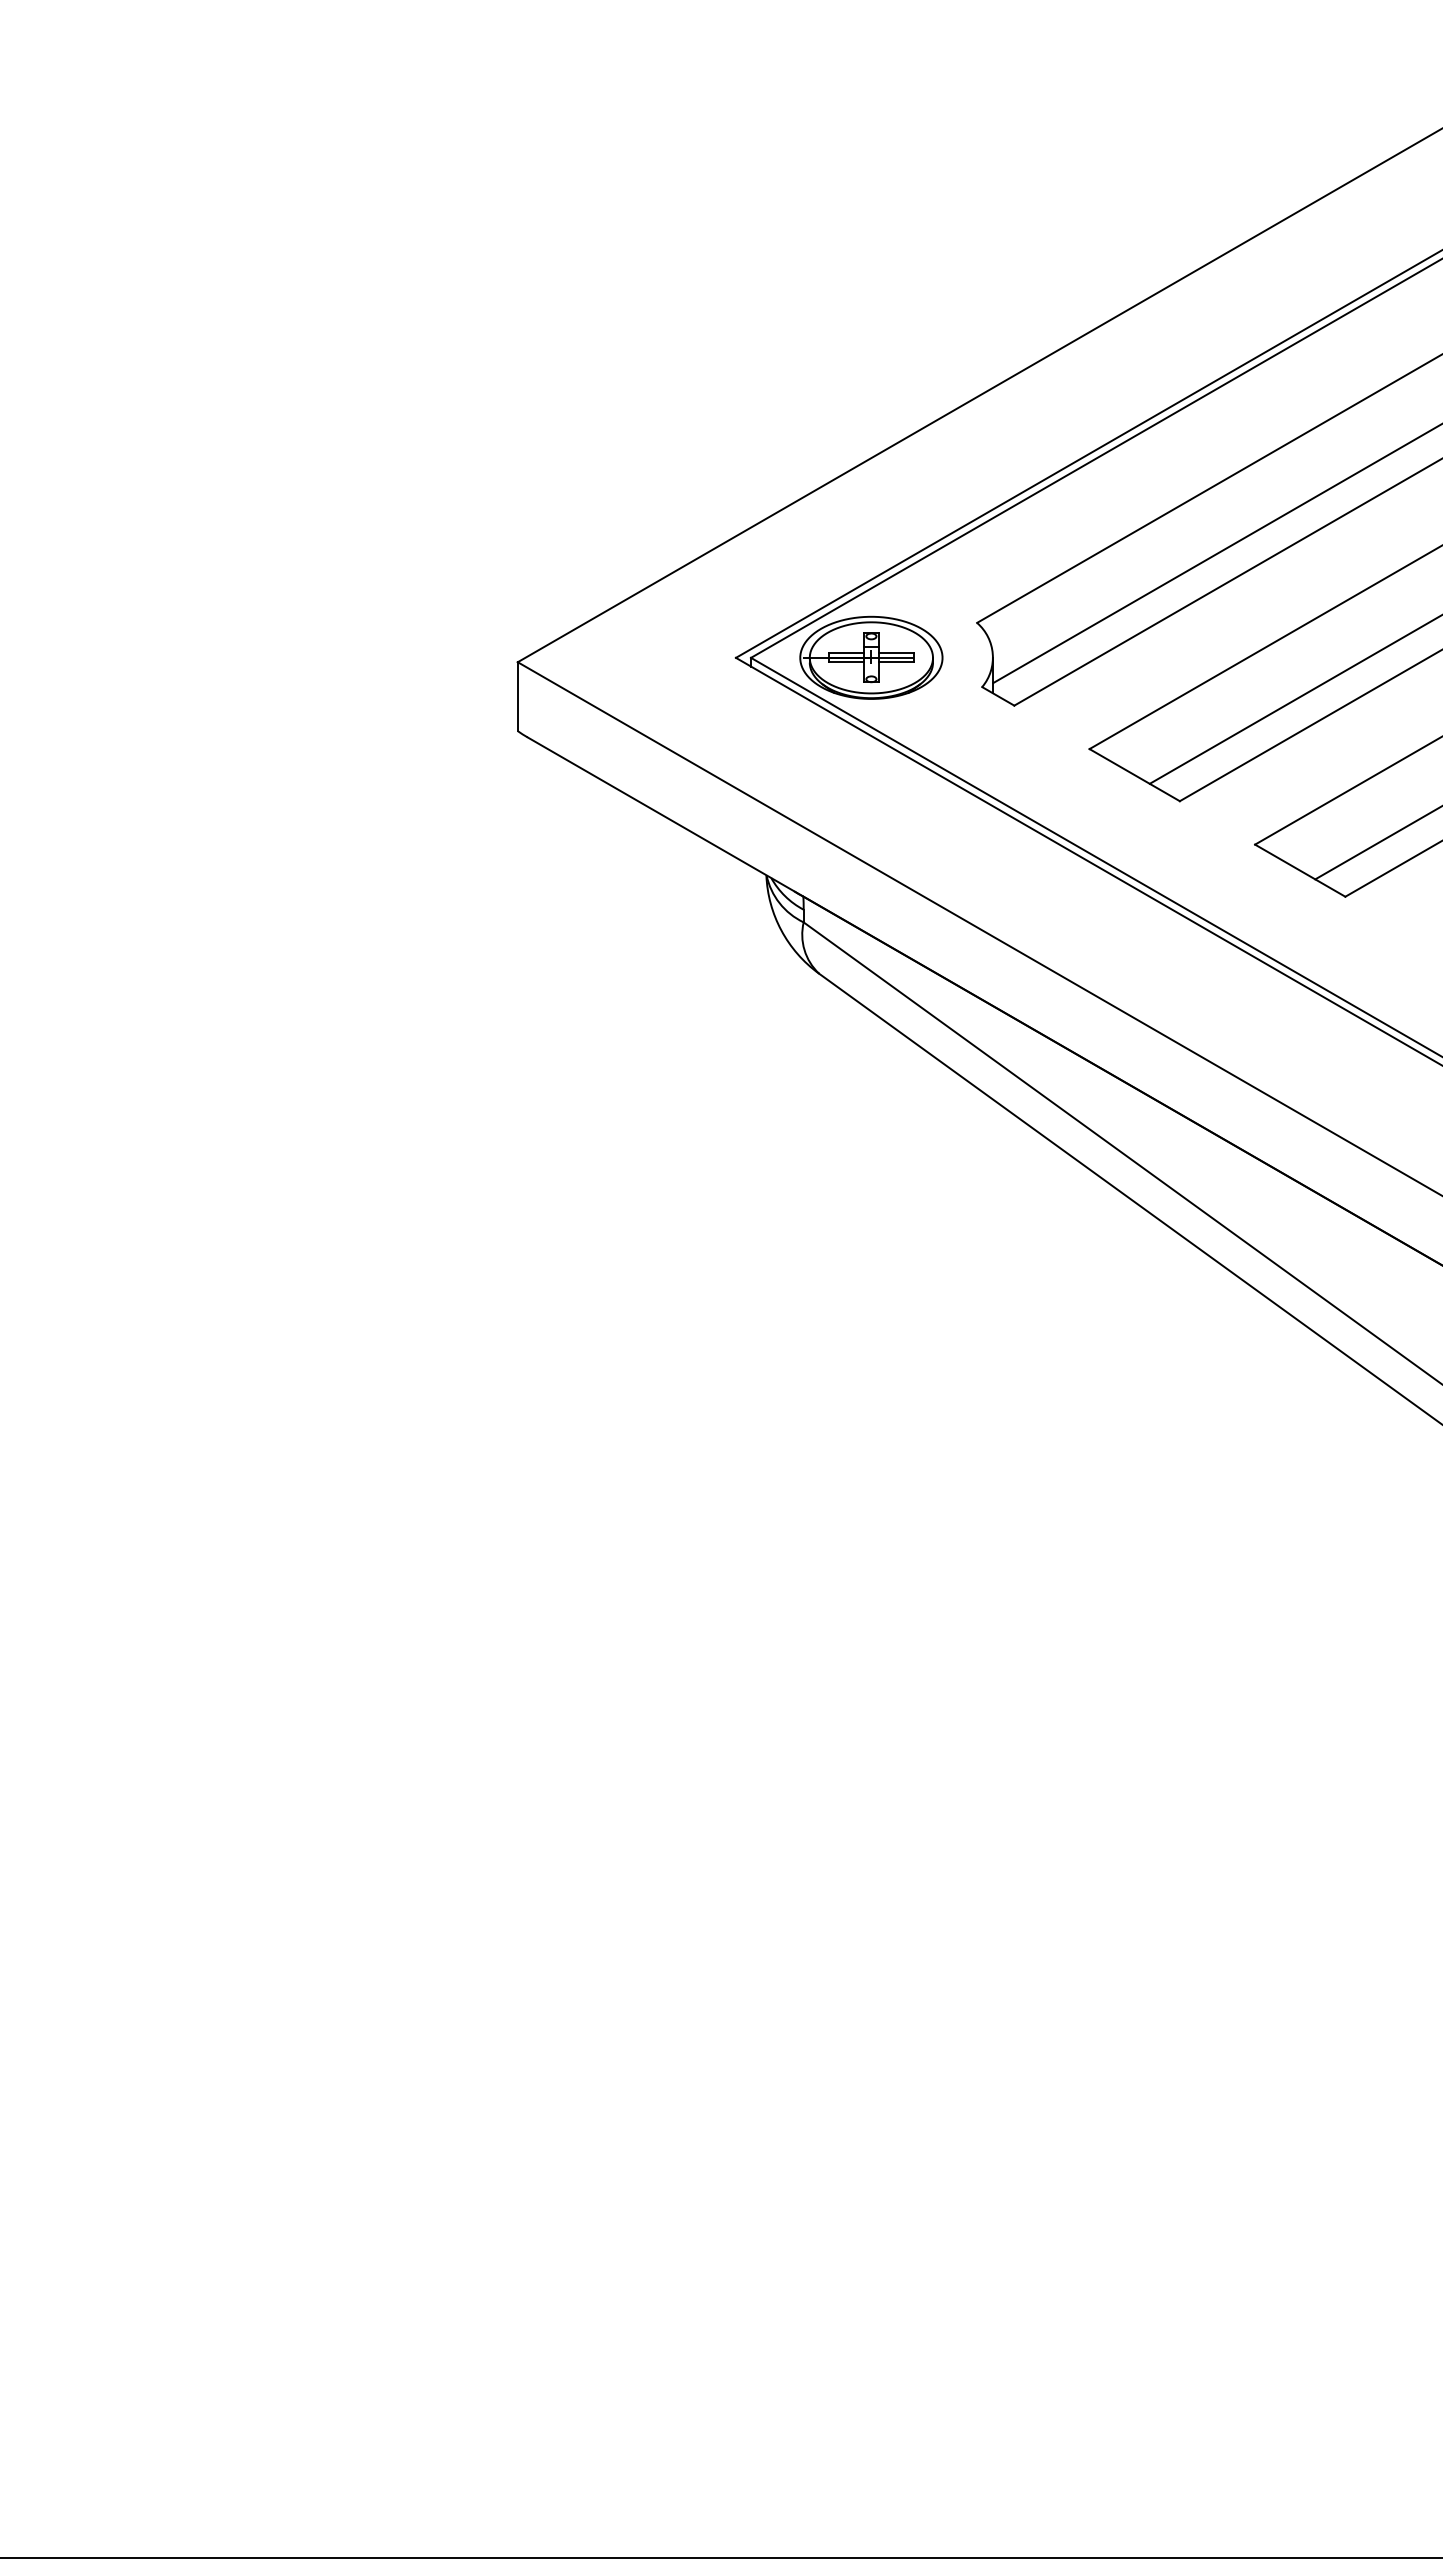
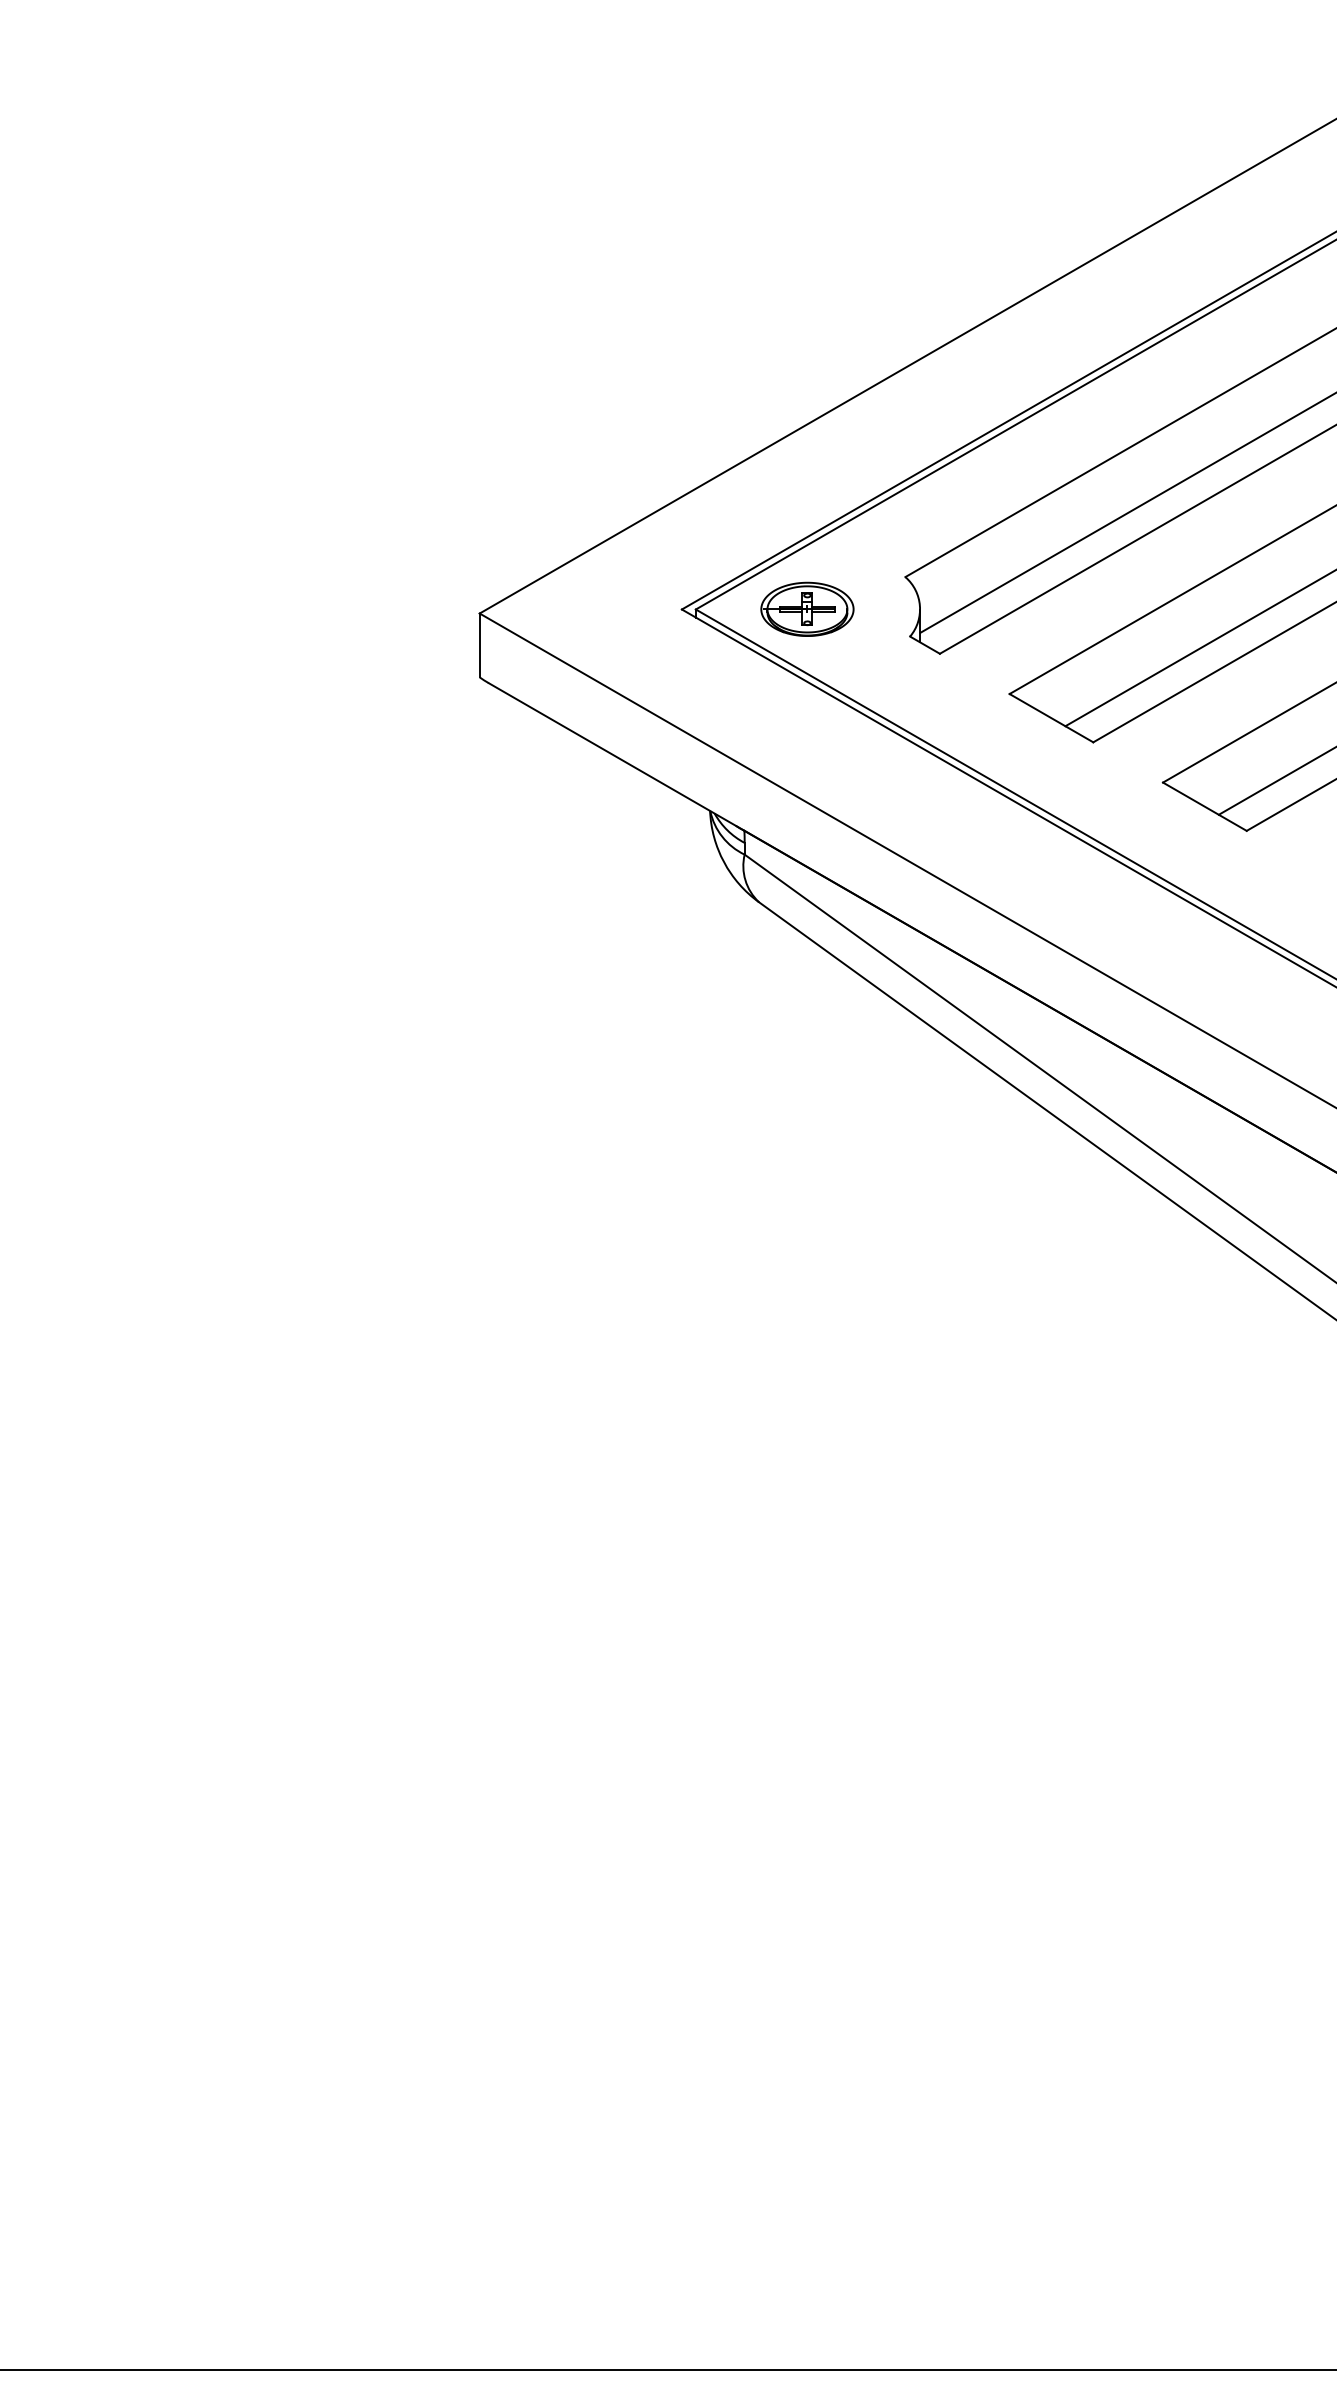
part: (871, 657) -> (807, 609), size x0.7

